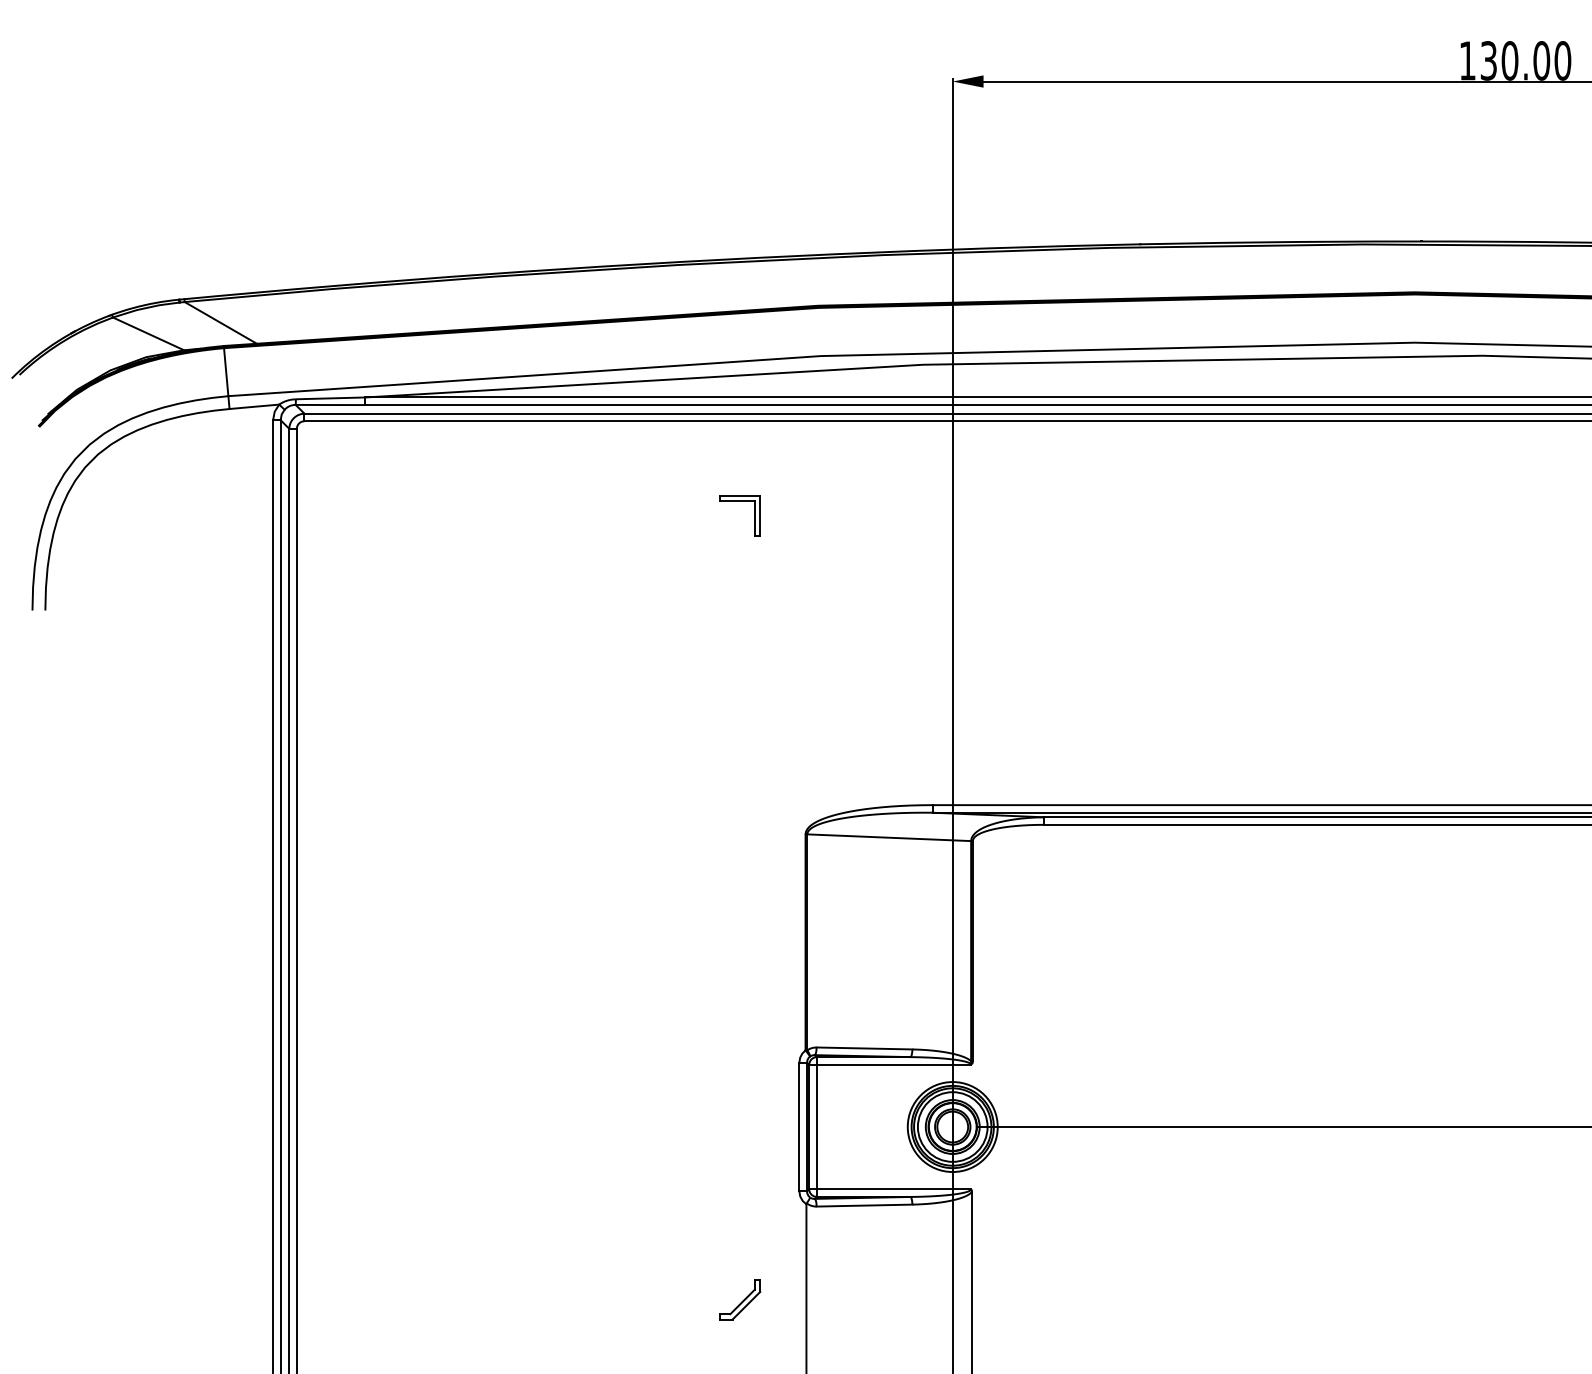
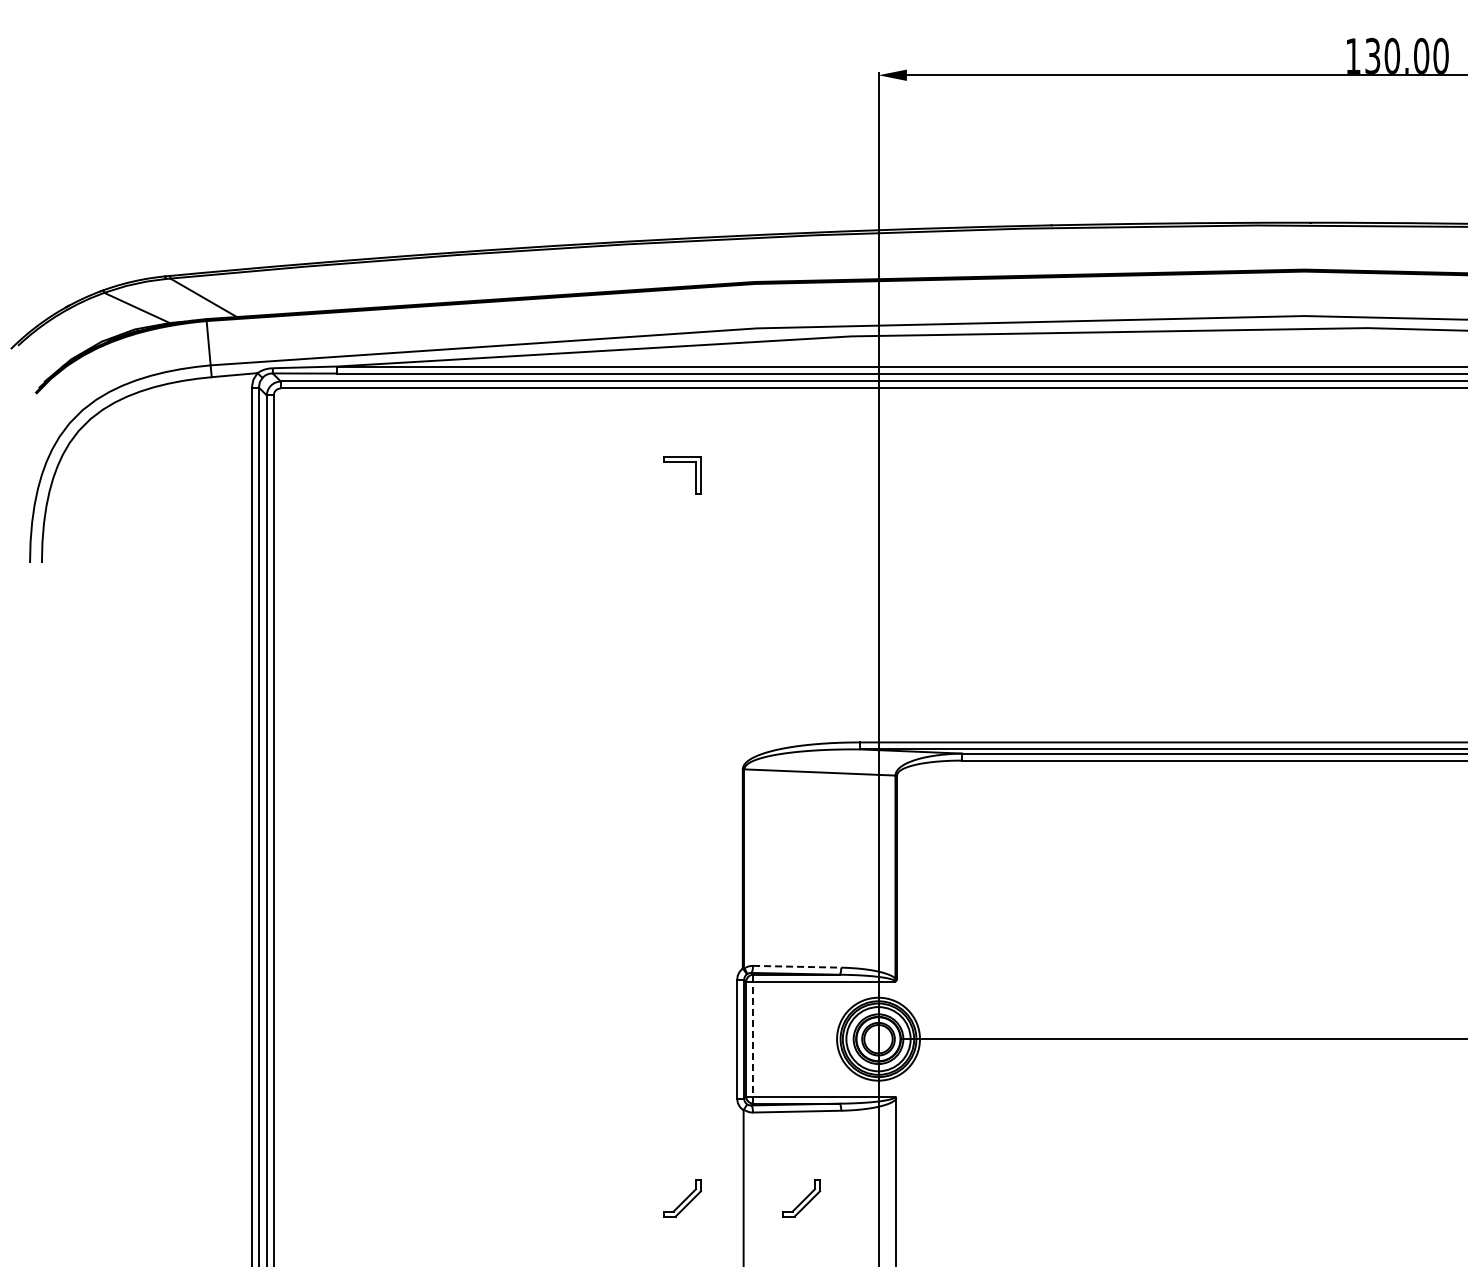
line: (864, 1048) -> (797, 966), solid -> dashed
line: (817, 1126) -> (753, 1038), solid -> dashed
part: (869, 1299) -> (801, 1198), added

